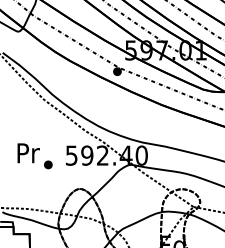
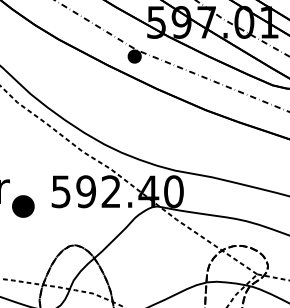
part: (48, 164) -> (23, 205), size x1.6

